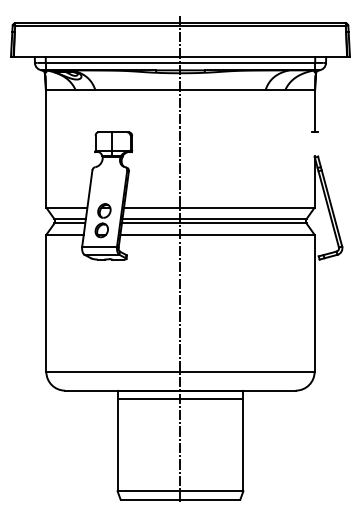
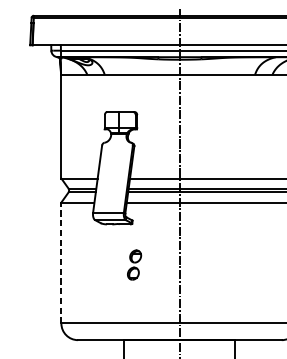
part: (102, 220) -> (133, 264), moved
line: (46, 302) -> (61, 262), solid -> dashed
line: (180, 399) -> (179, 347), removed

